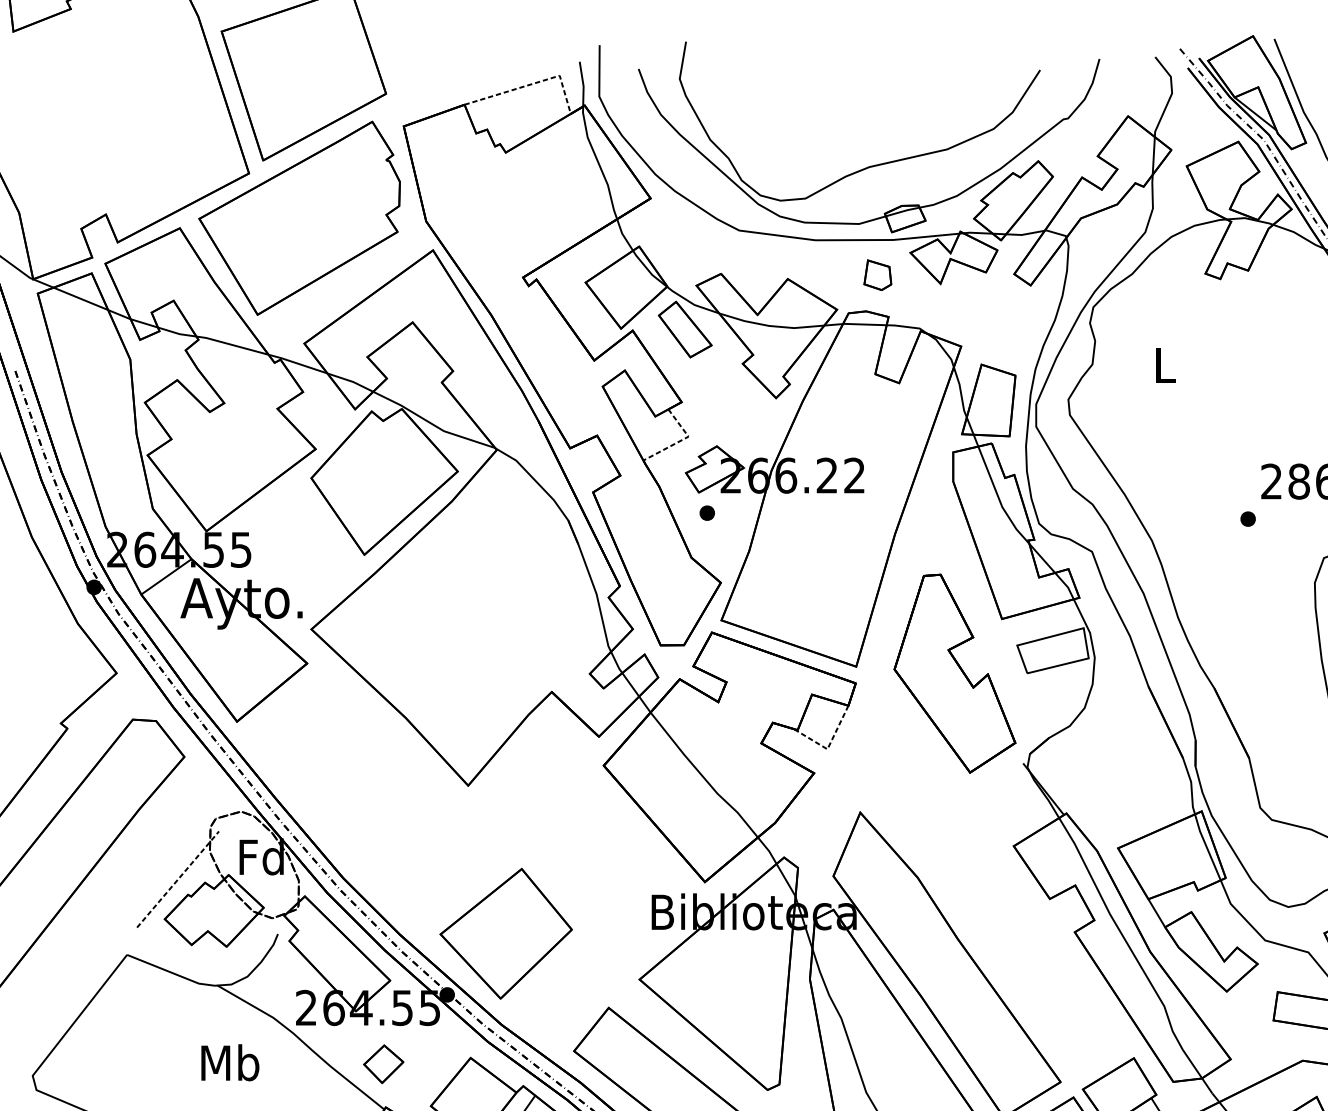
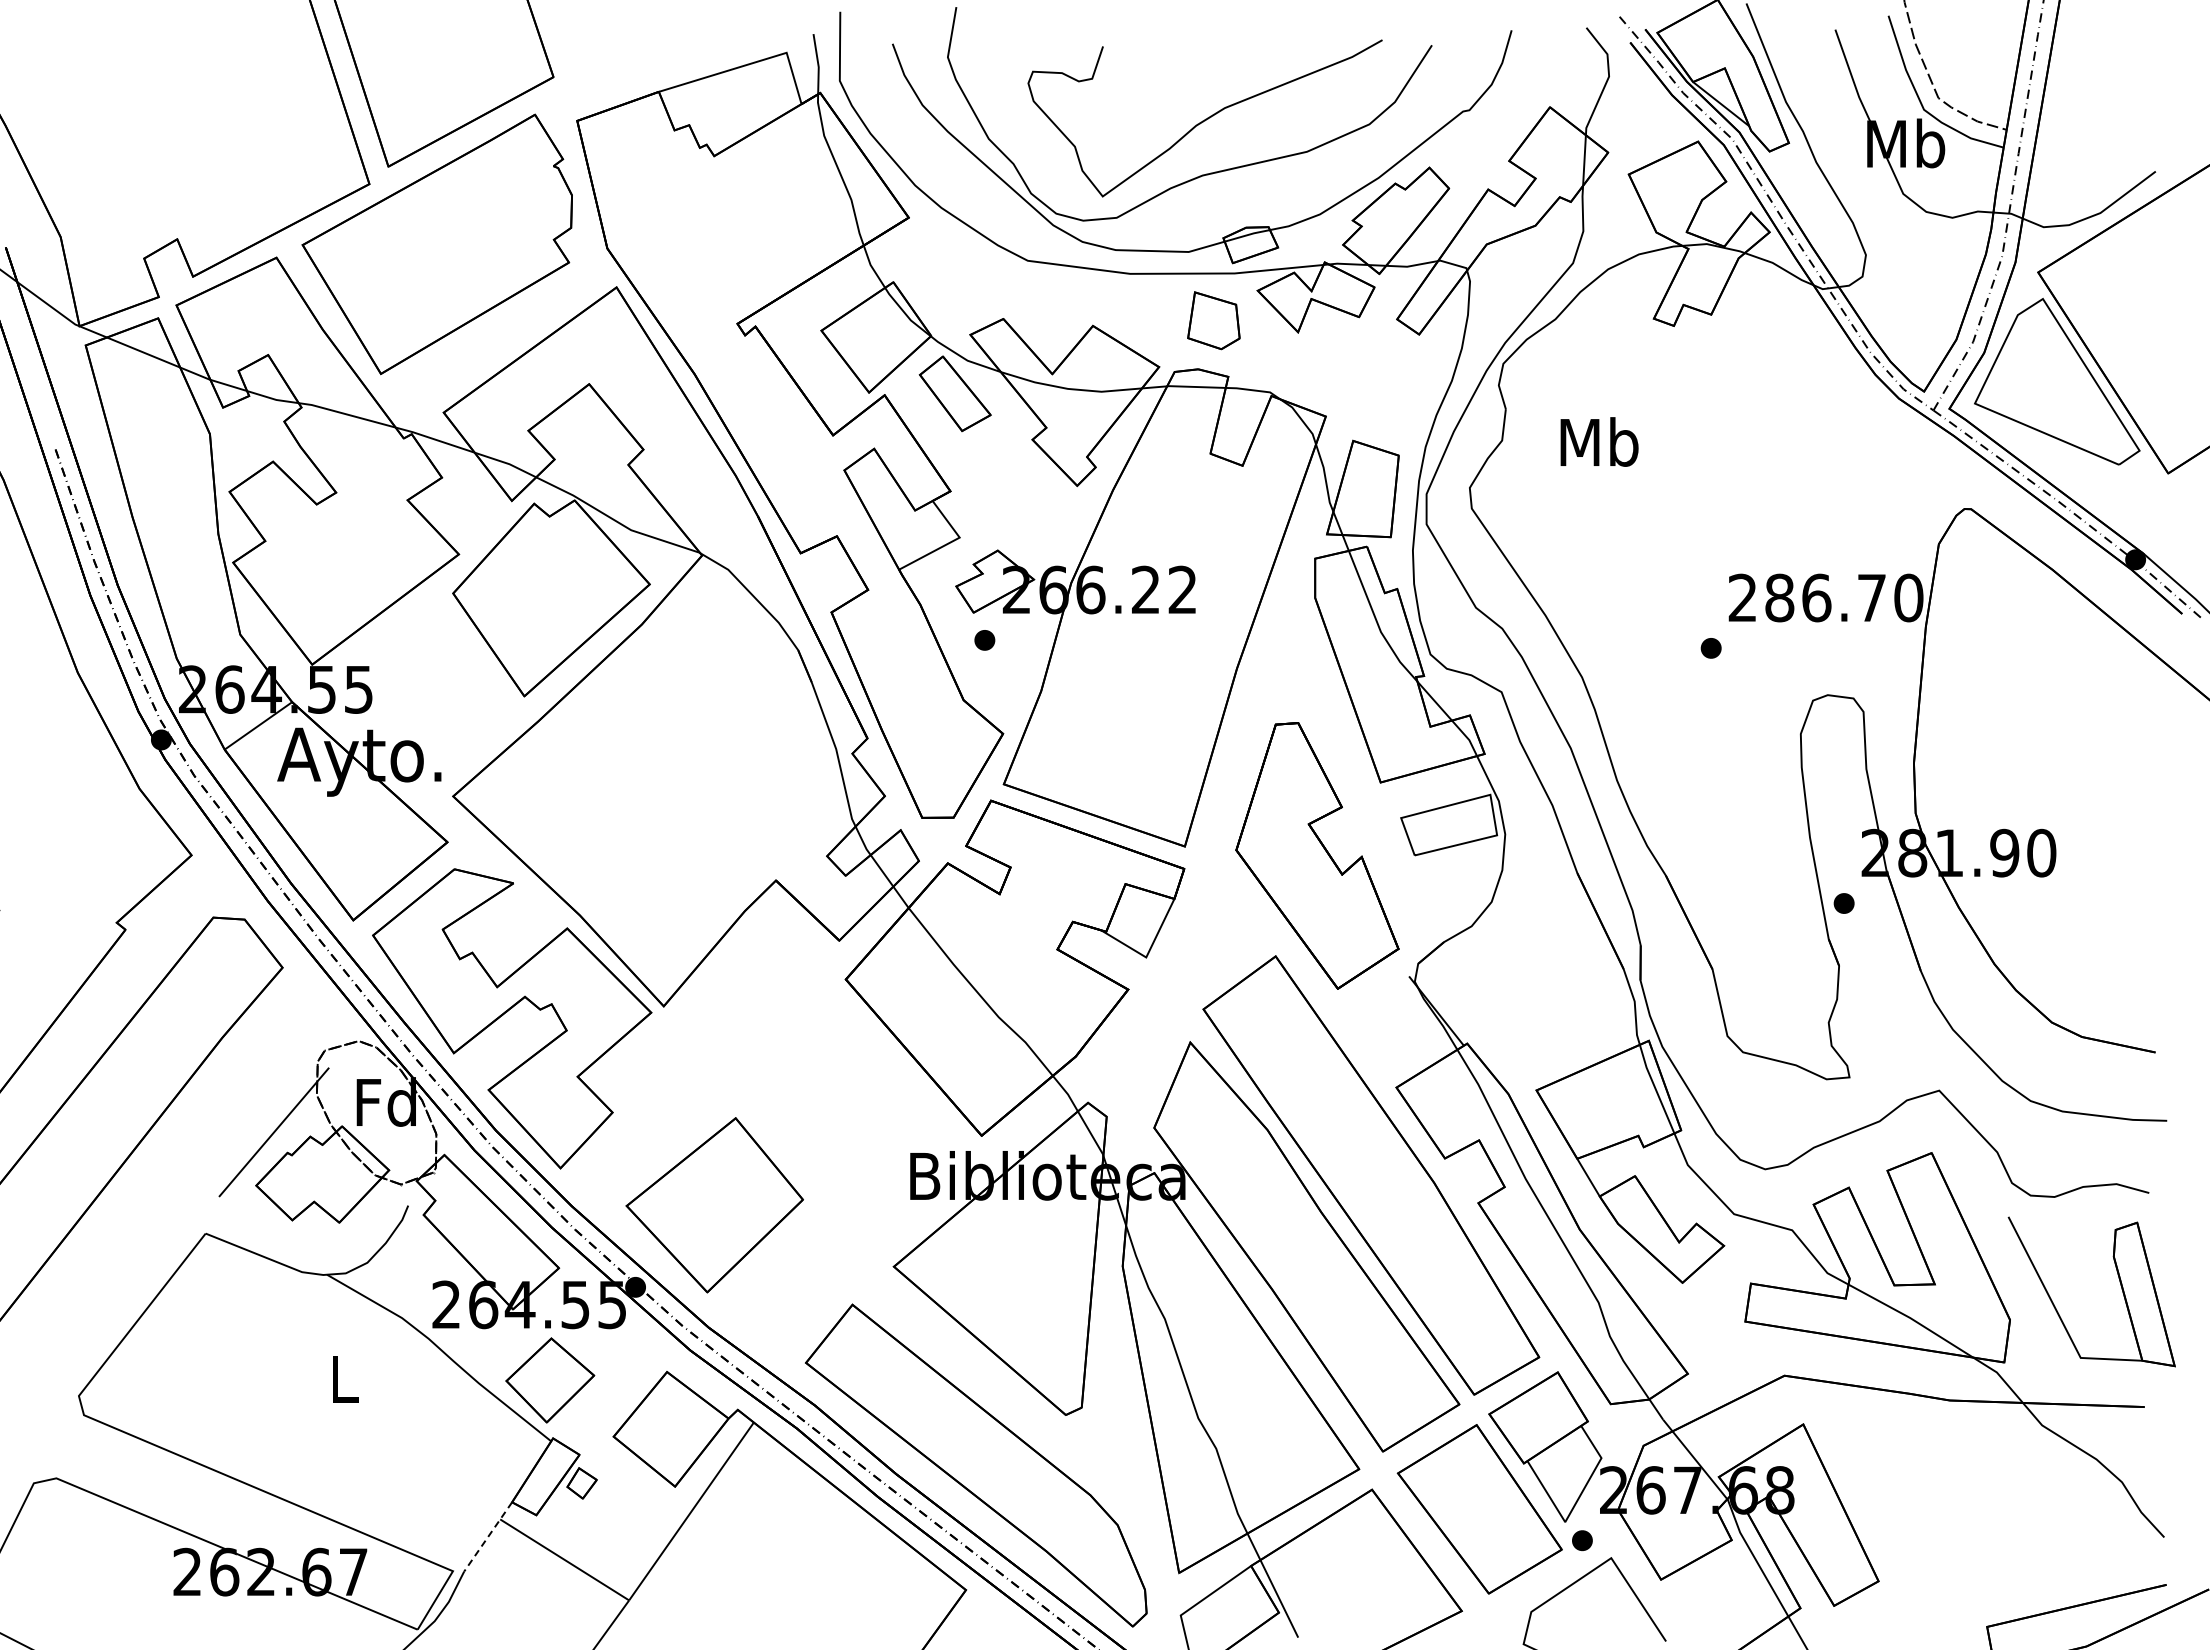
line: (532, 84) -> (749, 64), dashed -> solid
curve: (871, 124) -> (1205, 118), added
part: (877, 275) -> (1213, 320), size x1.43
text: (1164, 365) -> (1599, 441), L -> Mb
line: (681, 440) -> (950, 542), dashed -> solid
line: (829, 745) -> (1148, 952), dashed -> solid
part: (351, 790) -> (507, 1012), added
line: (178, 879) -> (274, 1132), dashed -> solid
part: (995, 911) -> (1371, 1175), added
text: (230, 1062) -> (344, 1378), Mb -> L
part: (383, 1064) -> (550, 1380), size x1.67

